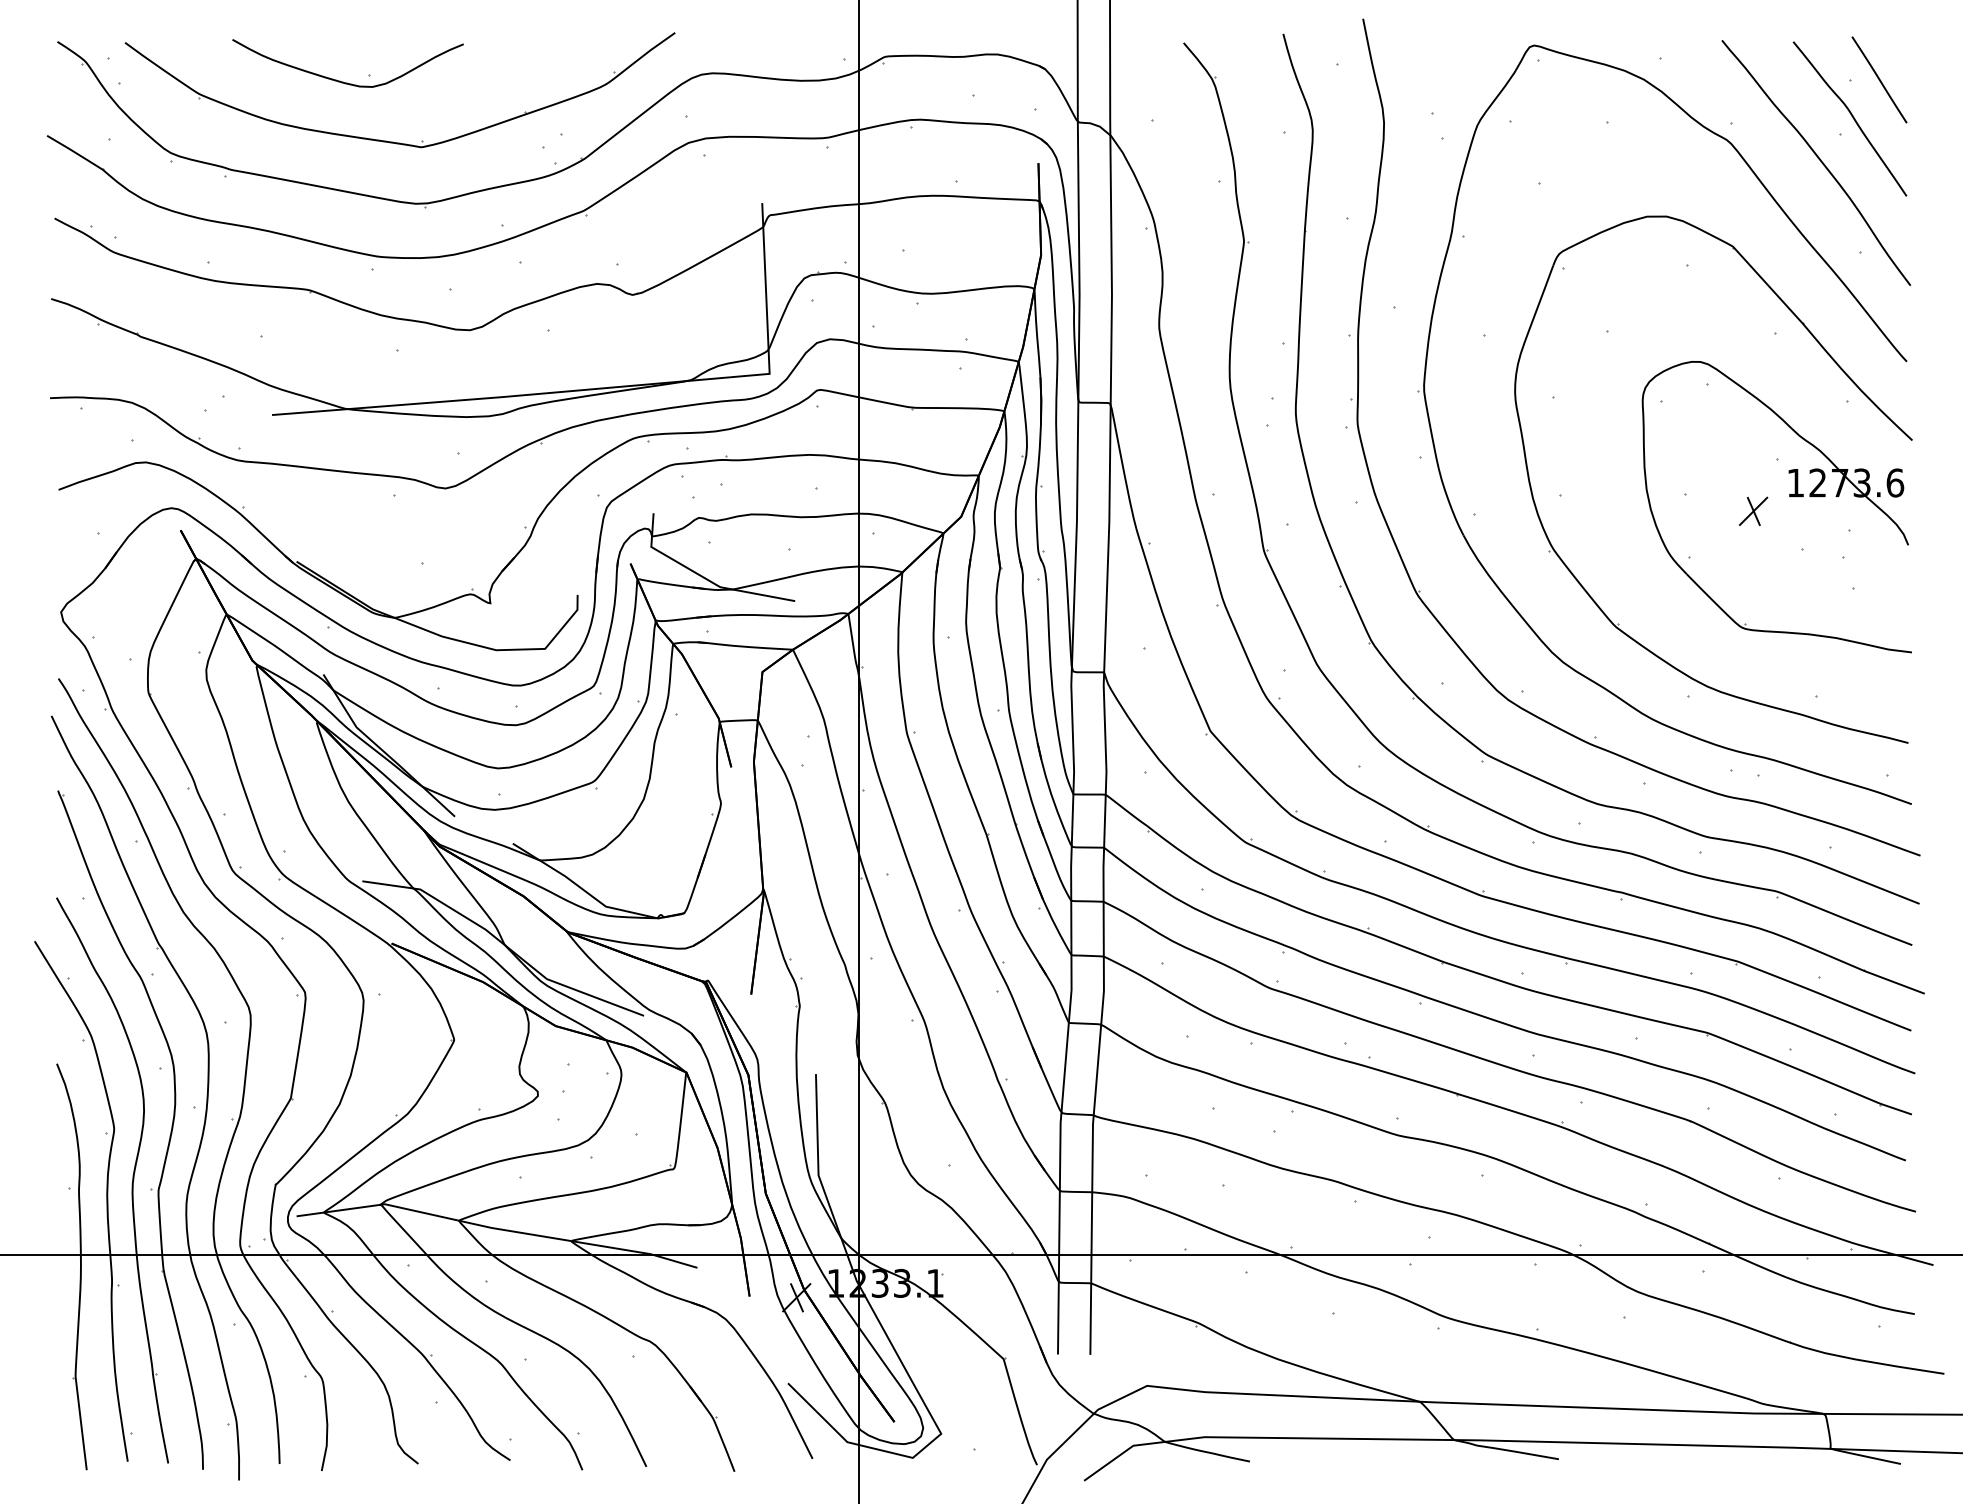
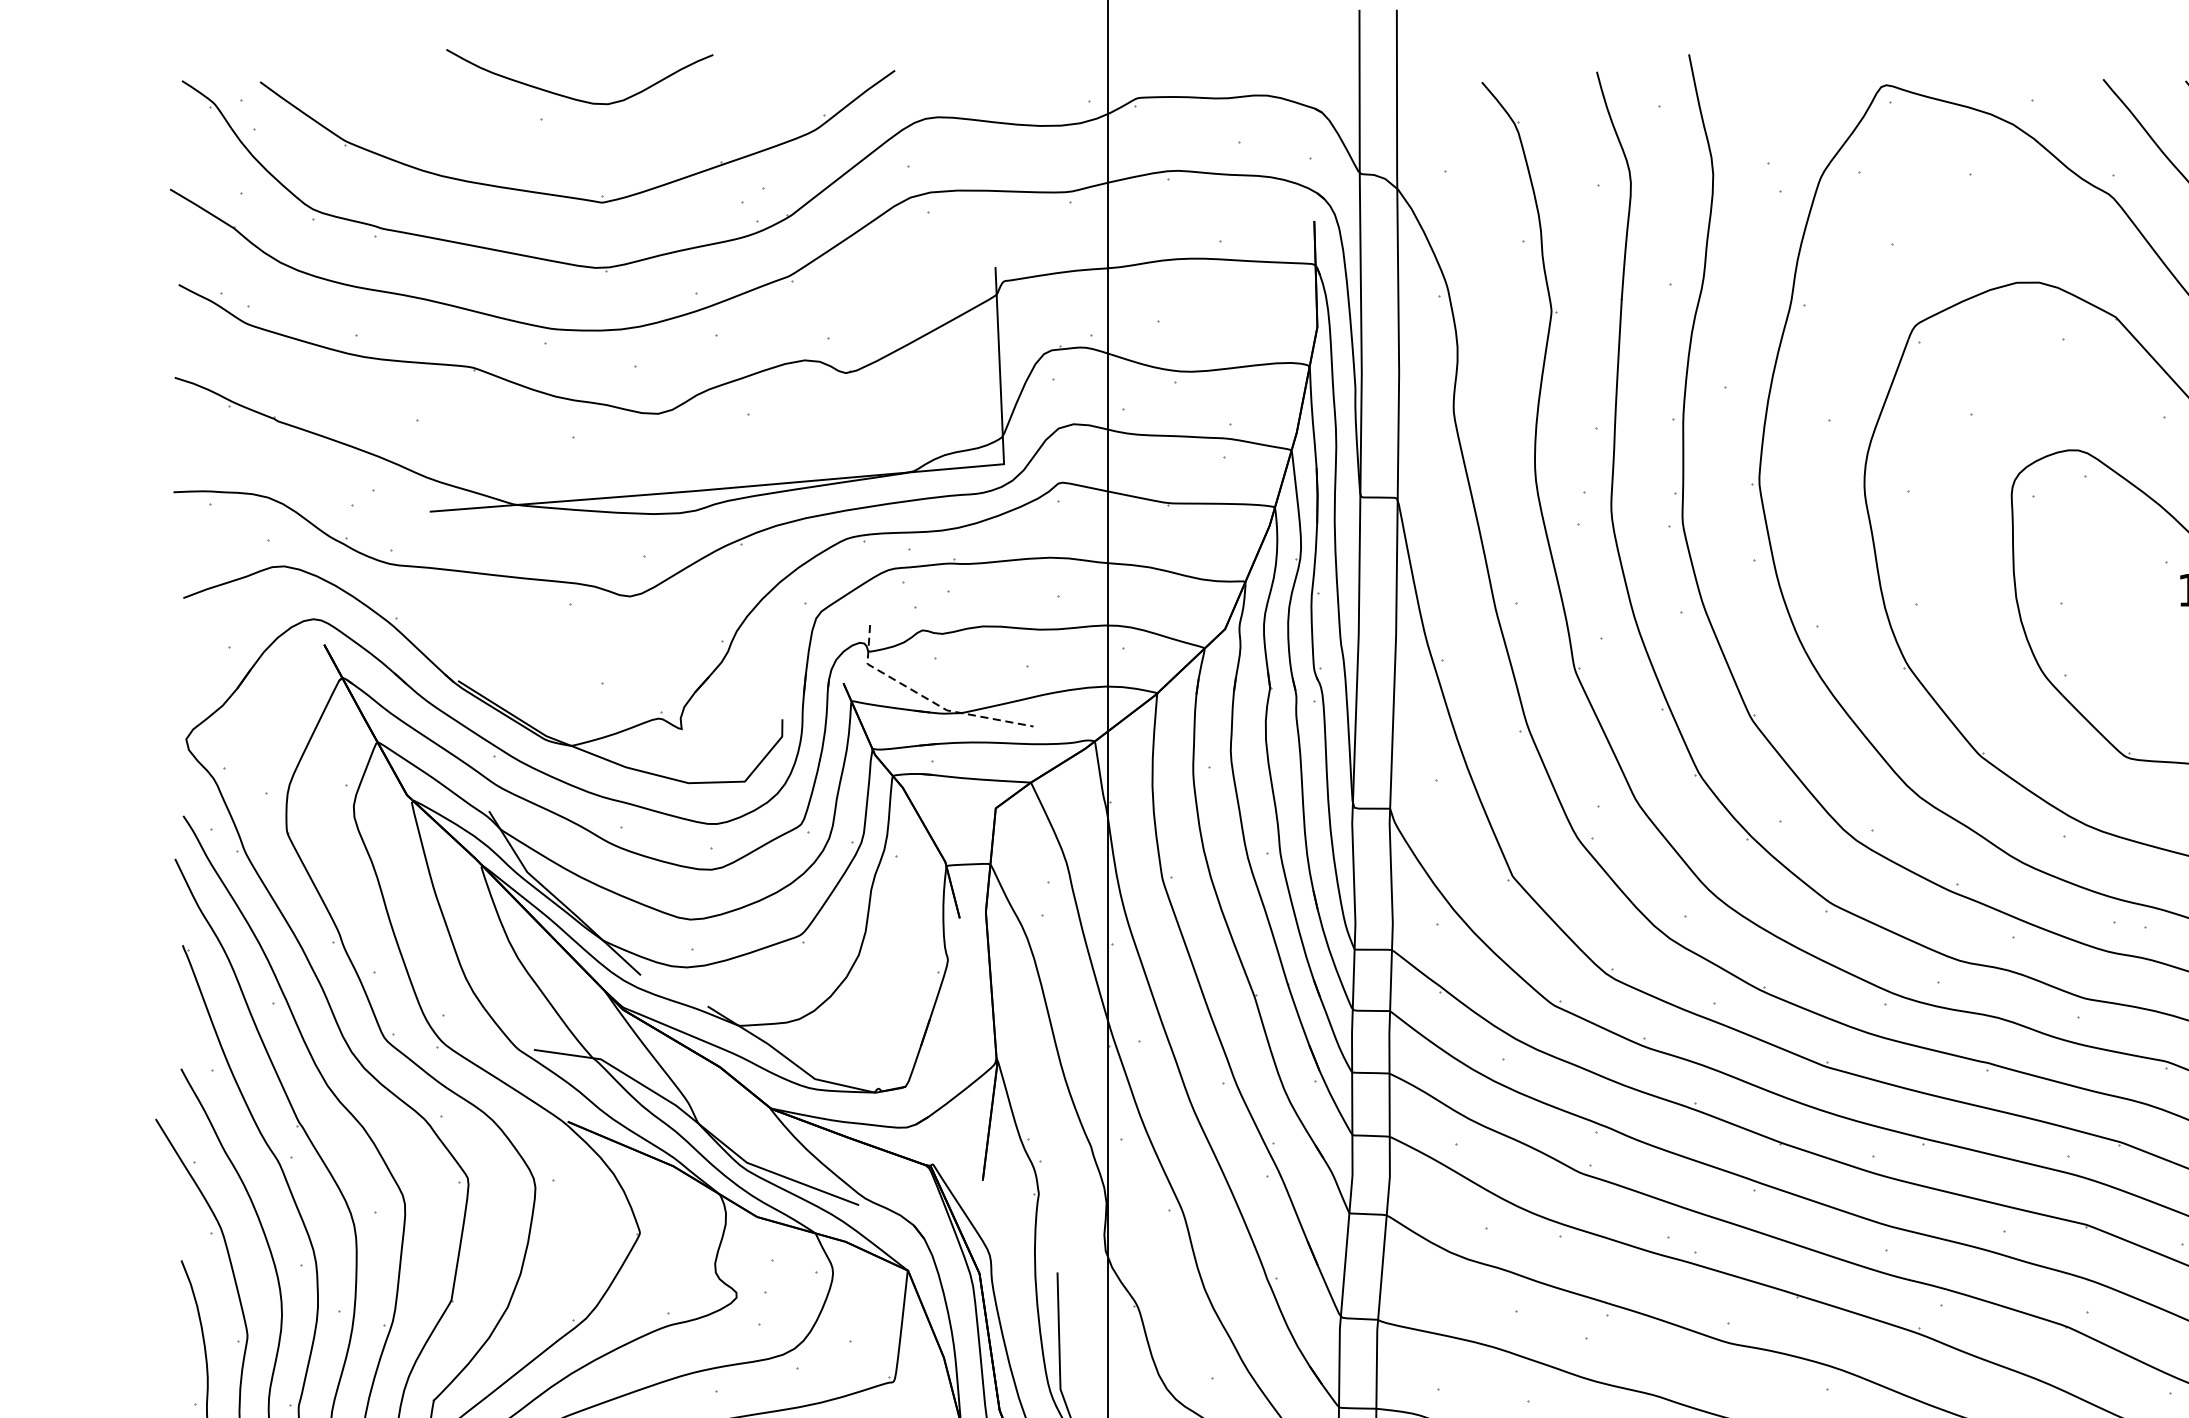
curve: (343, 81) -> (574, 97), moved
part: (1753, 510) -> (2139, 621), removed
line: (704, 578) -> (928, 700), solid -> dashed

